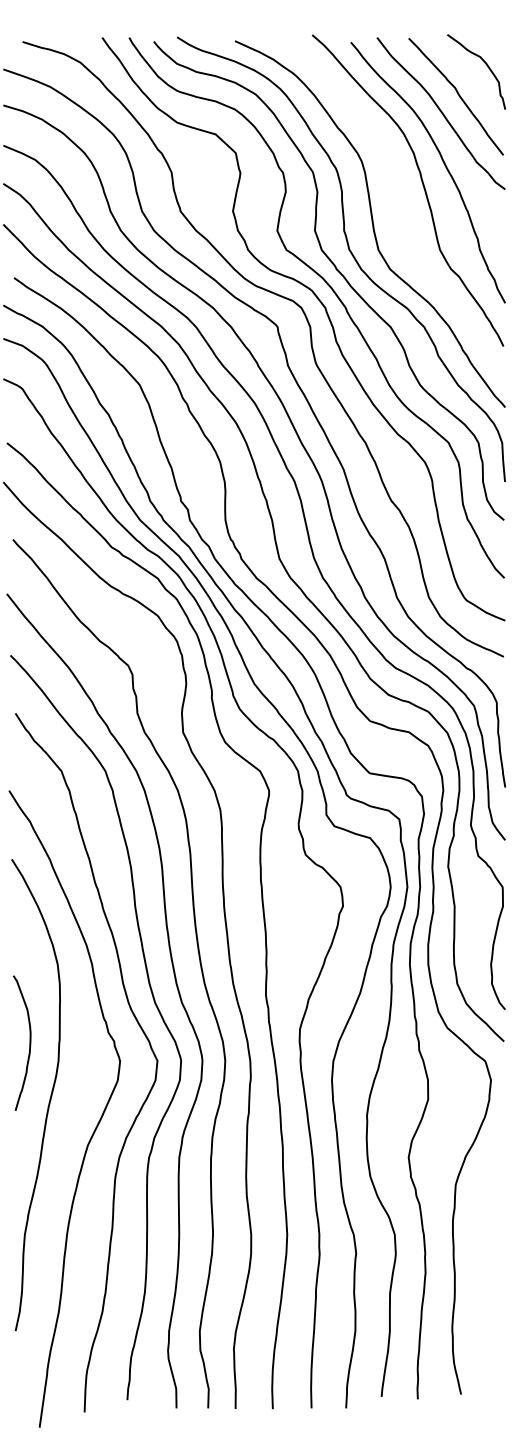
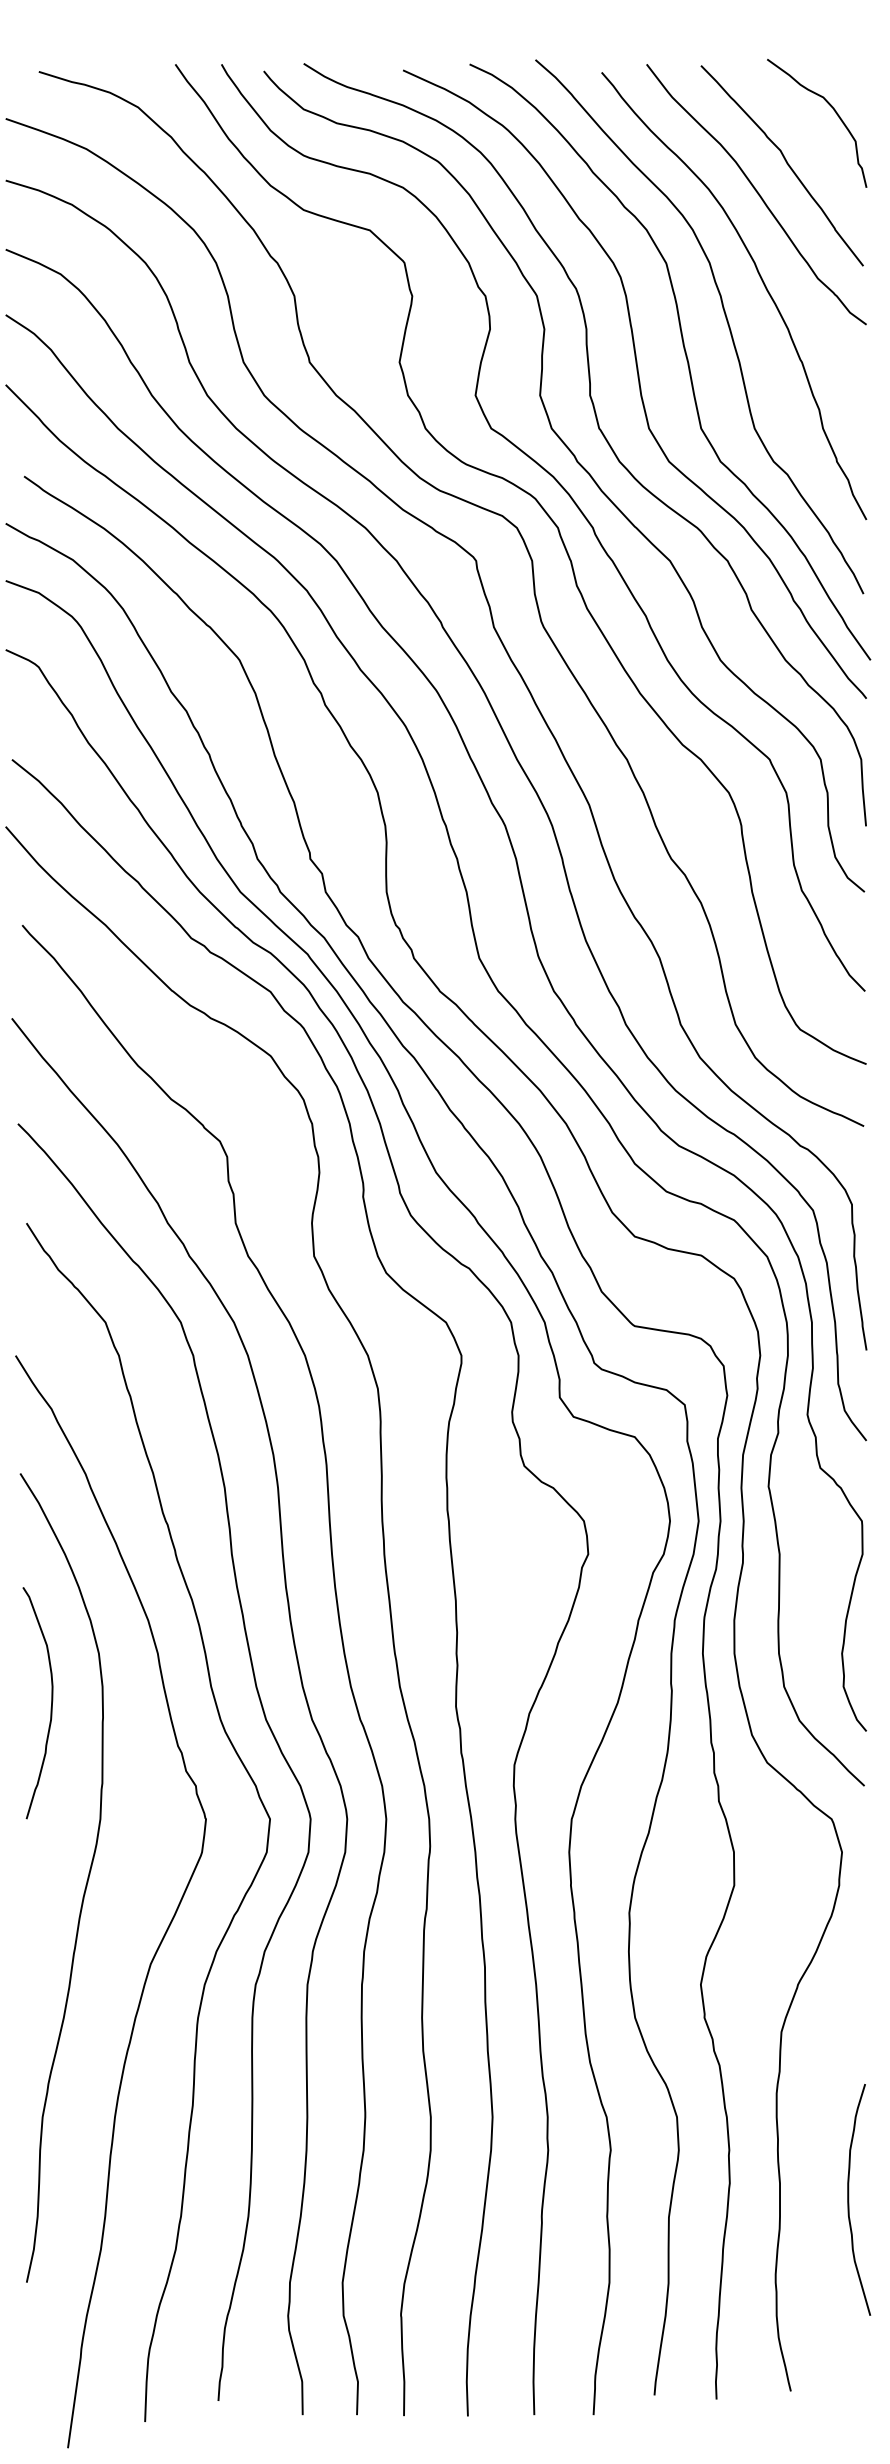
curve: (399, 209) -> (685, 359), added
curve: (29, 1042) -> (50, 1701), moved
curve: (495, 1282) -> (849, 2199), added

